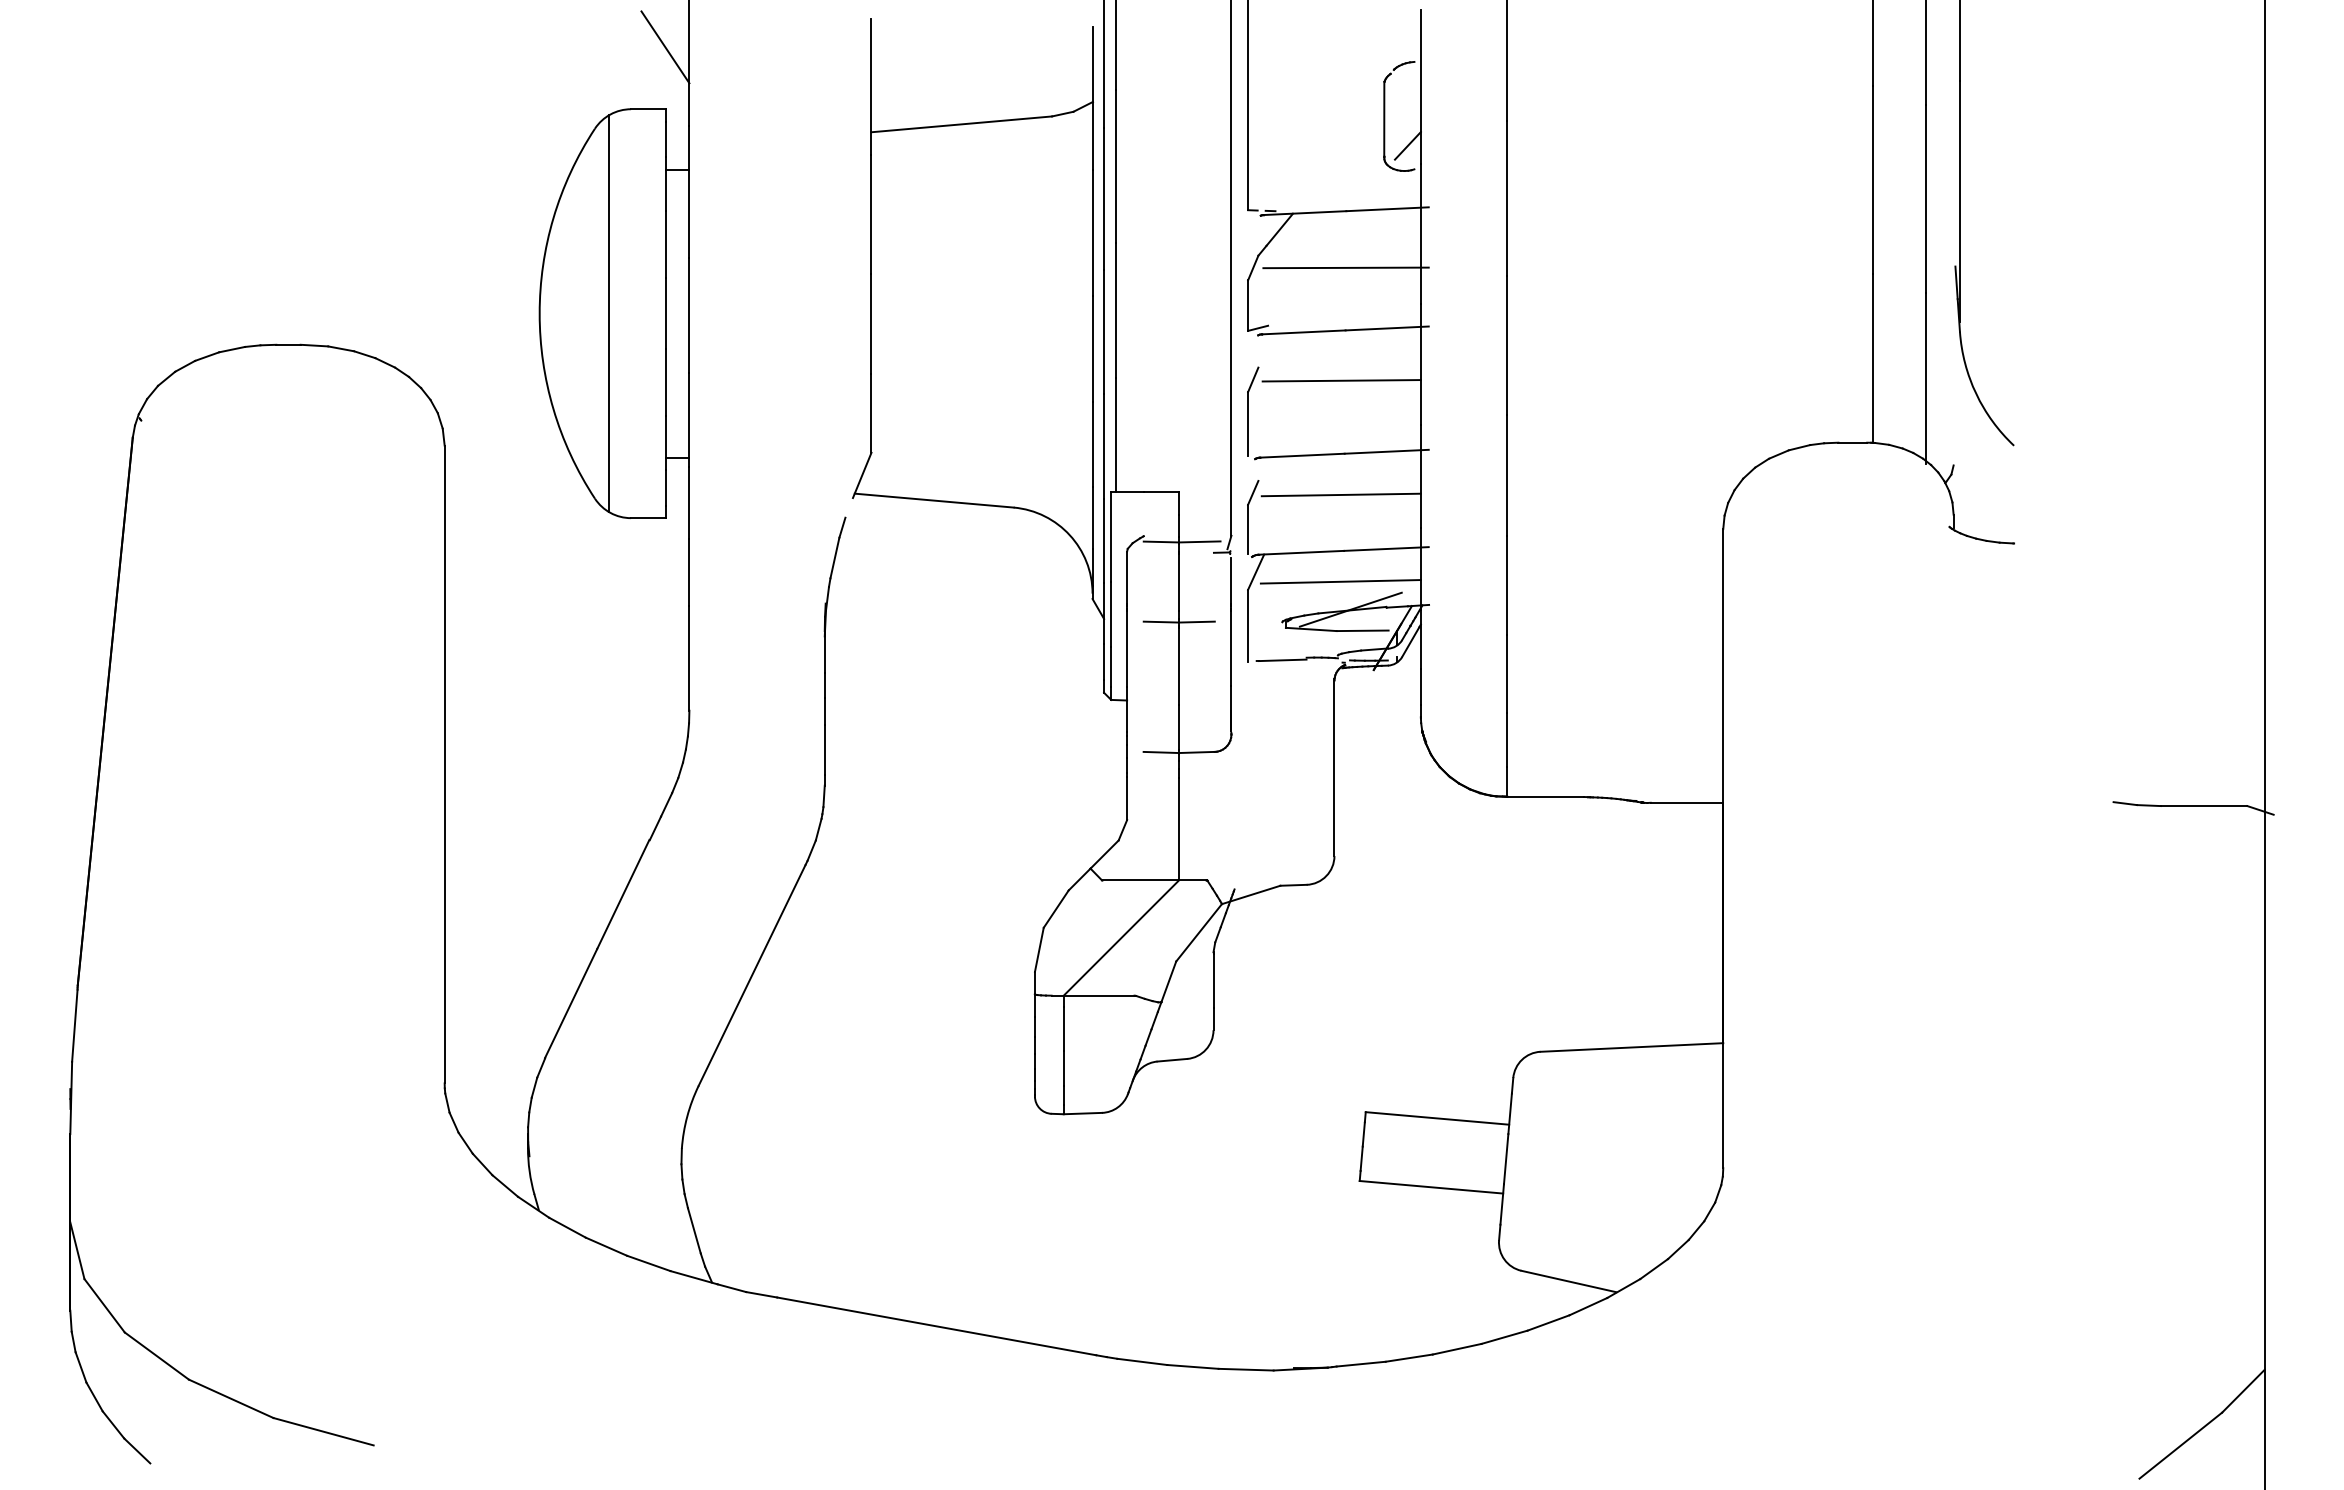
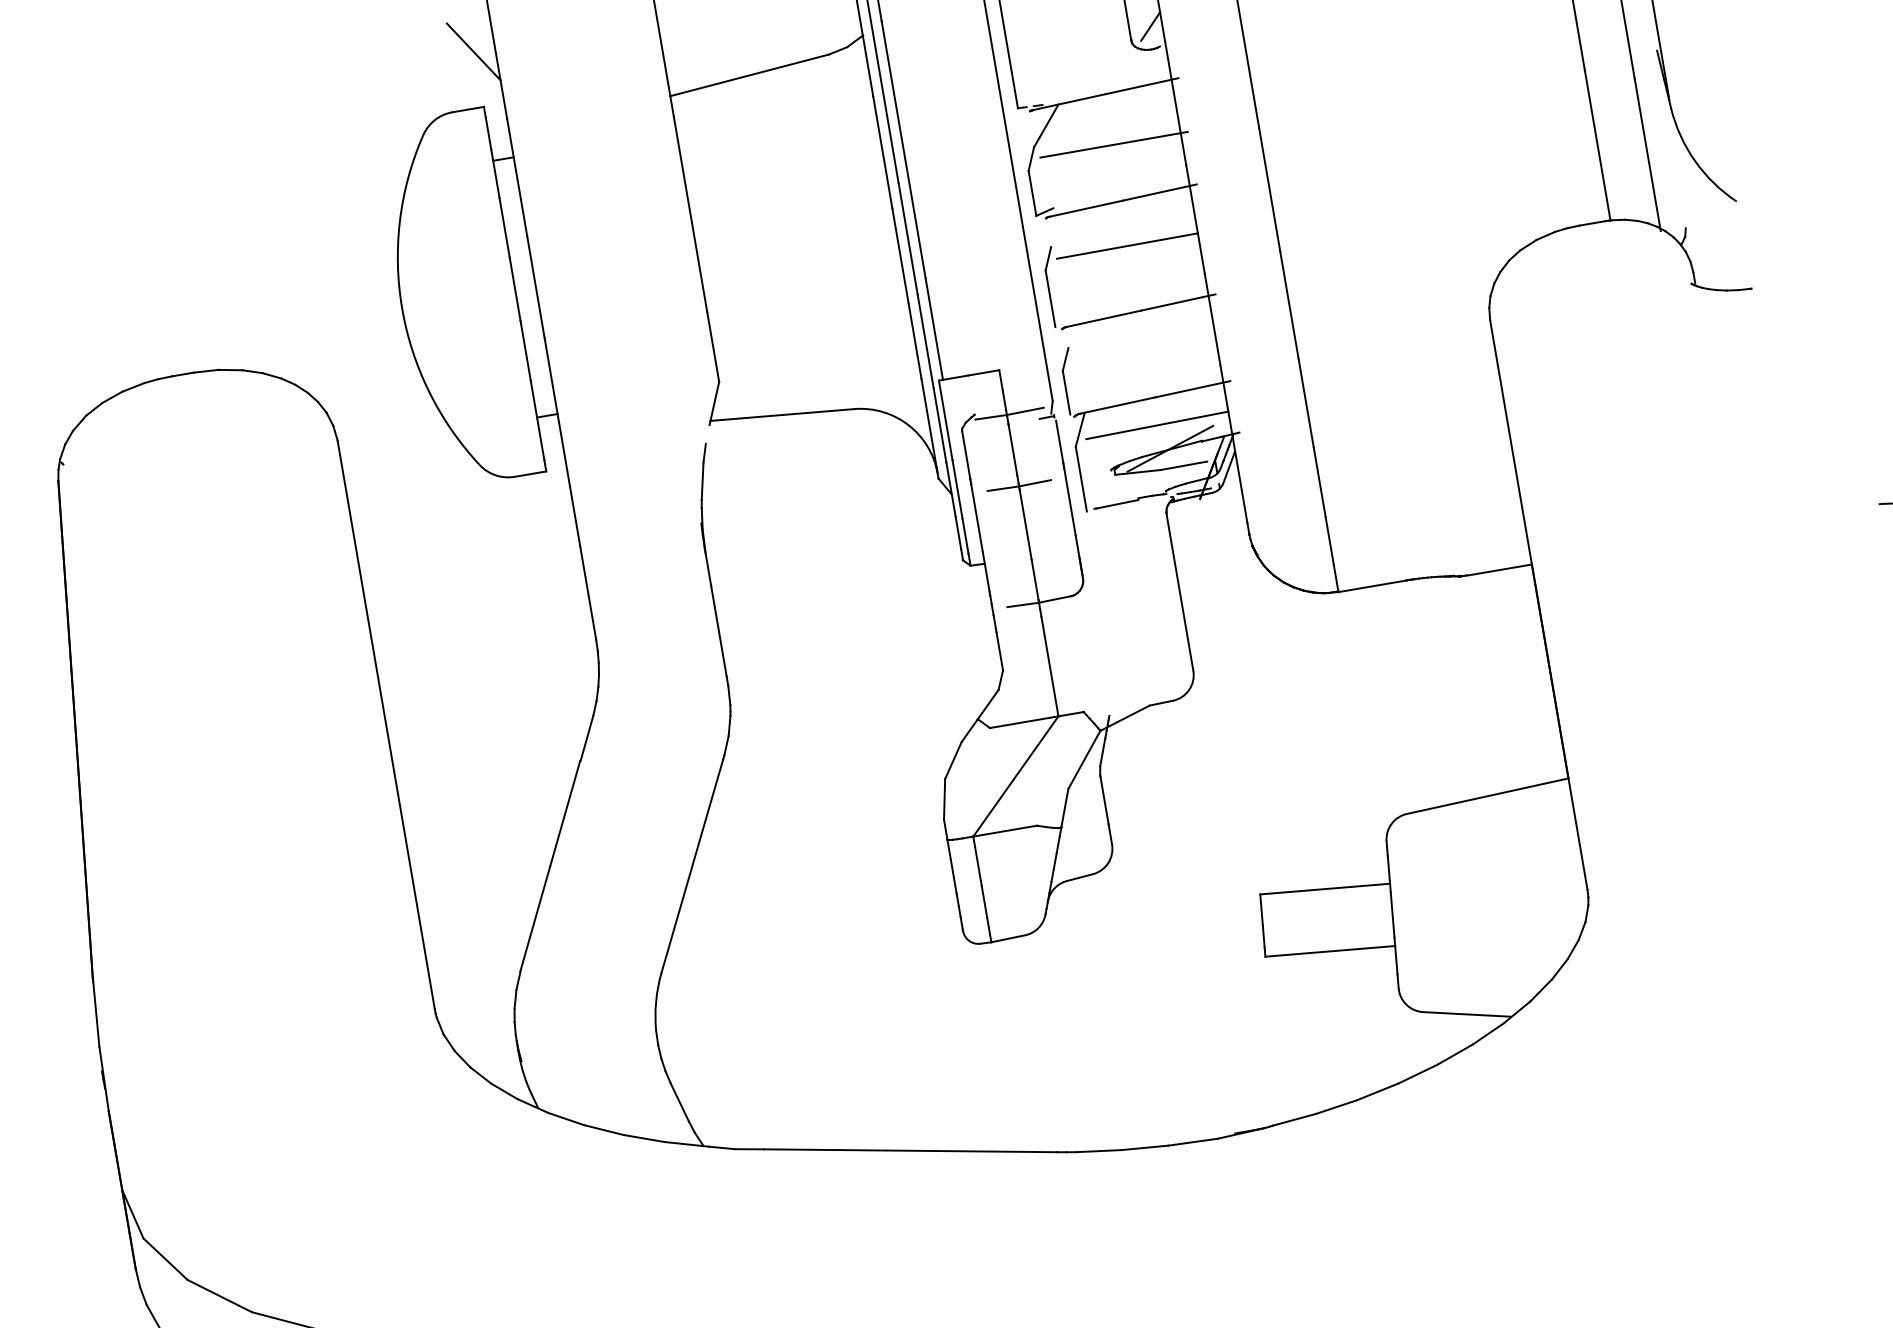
line: (608, 313) -> (463, 297), removed
line: (1340, 494) -> (1143, 347), removed

